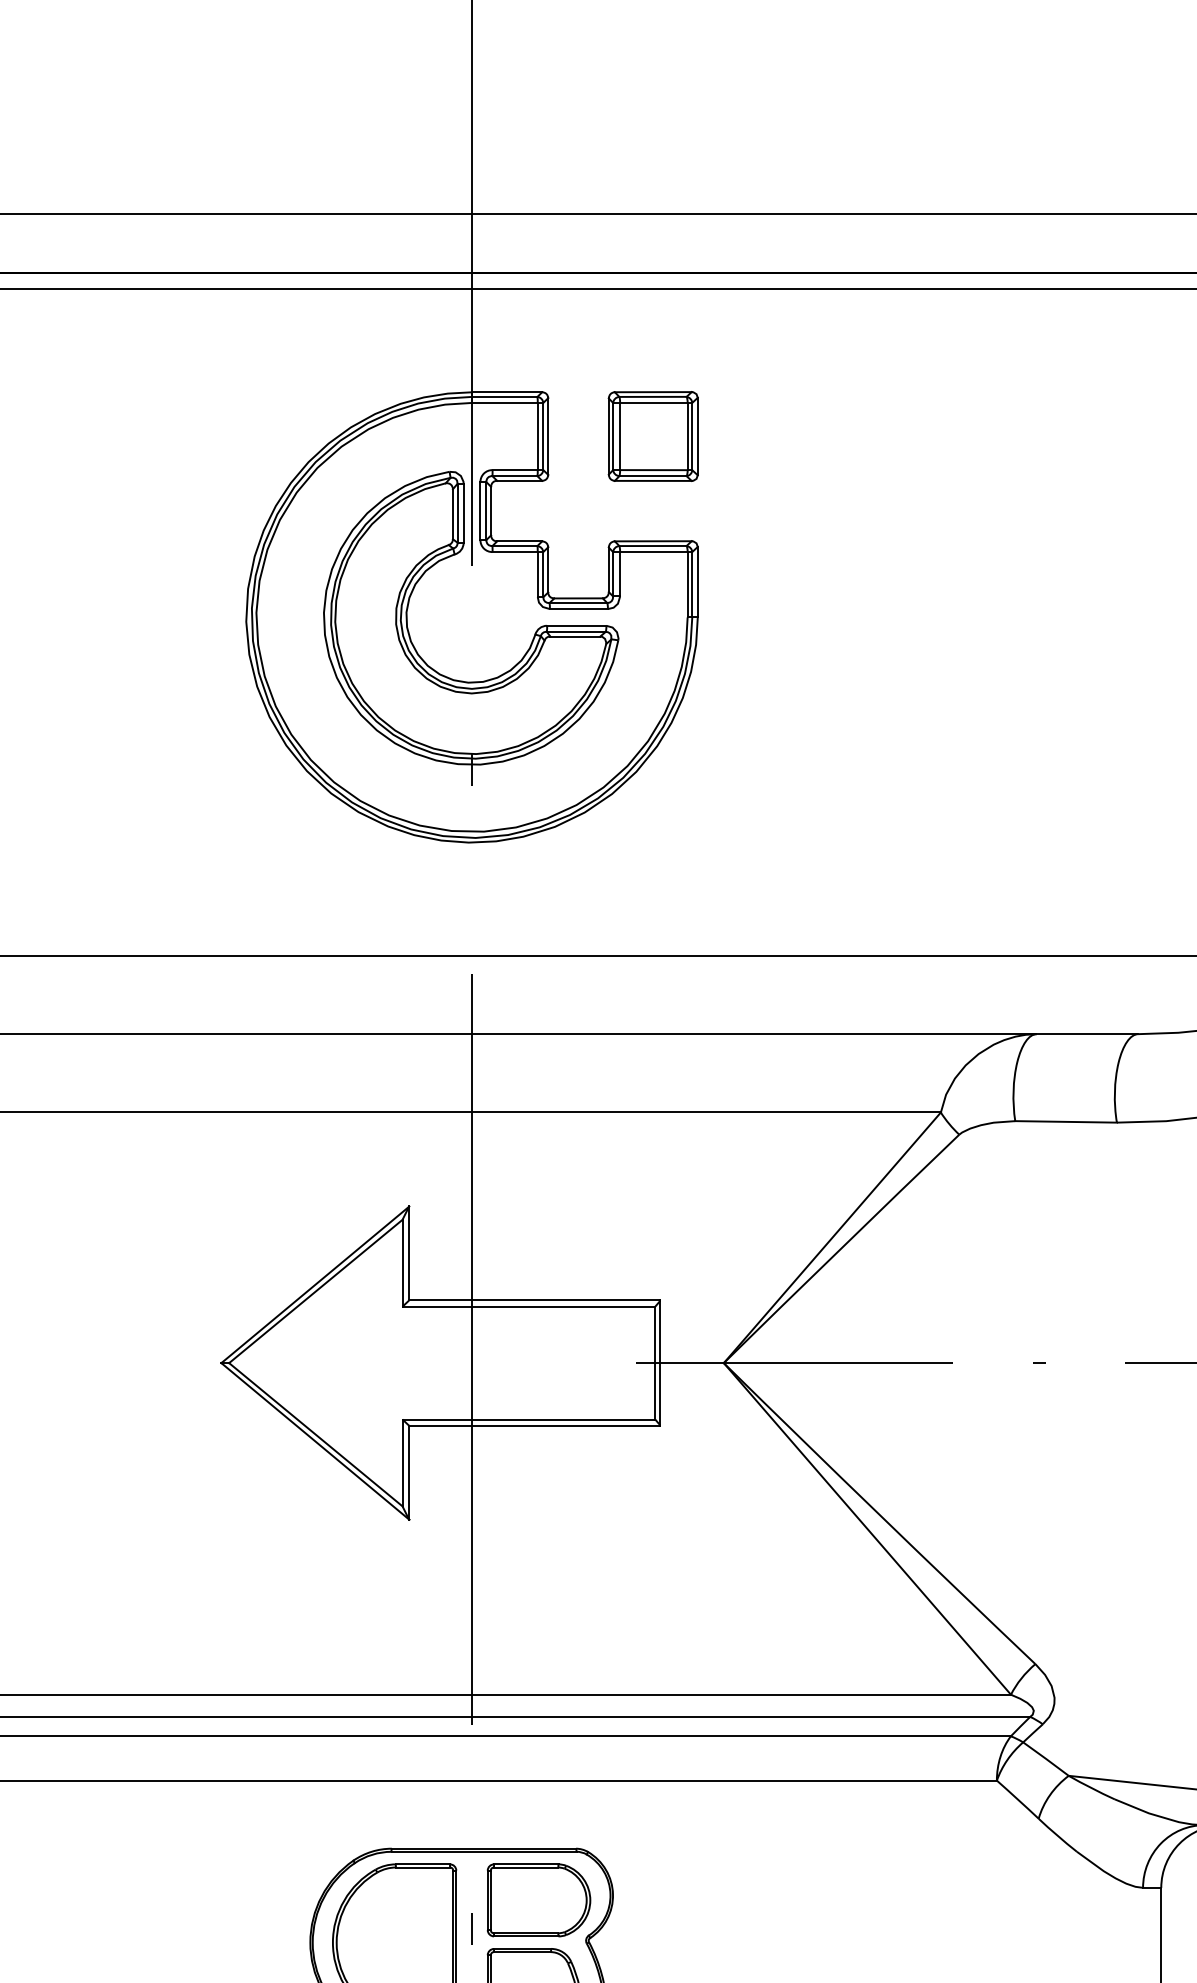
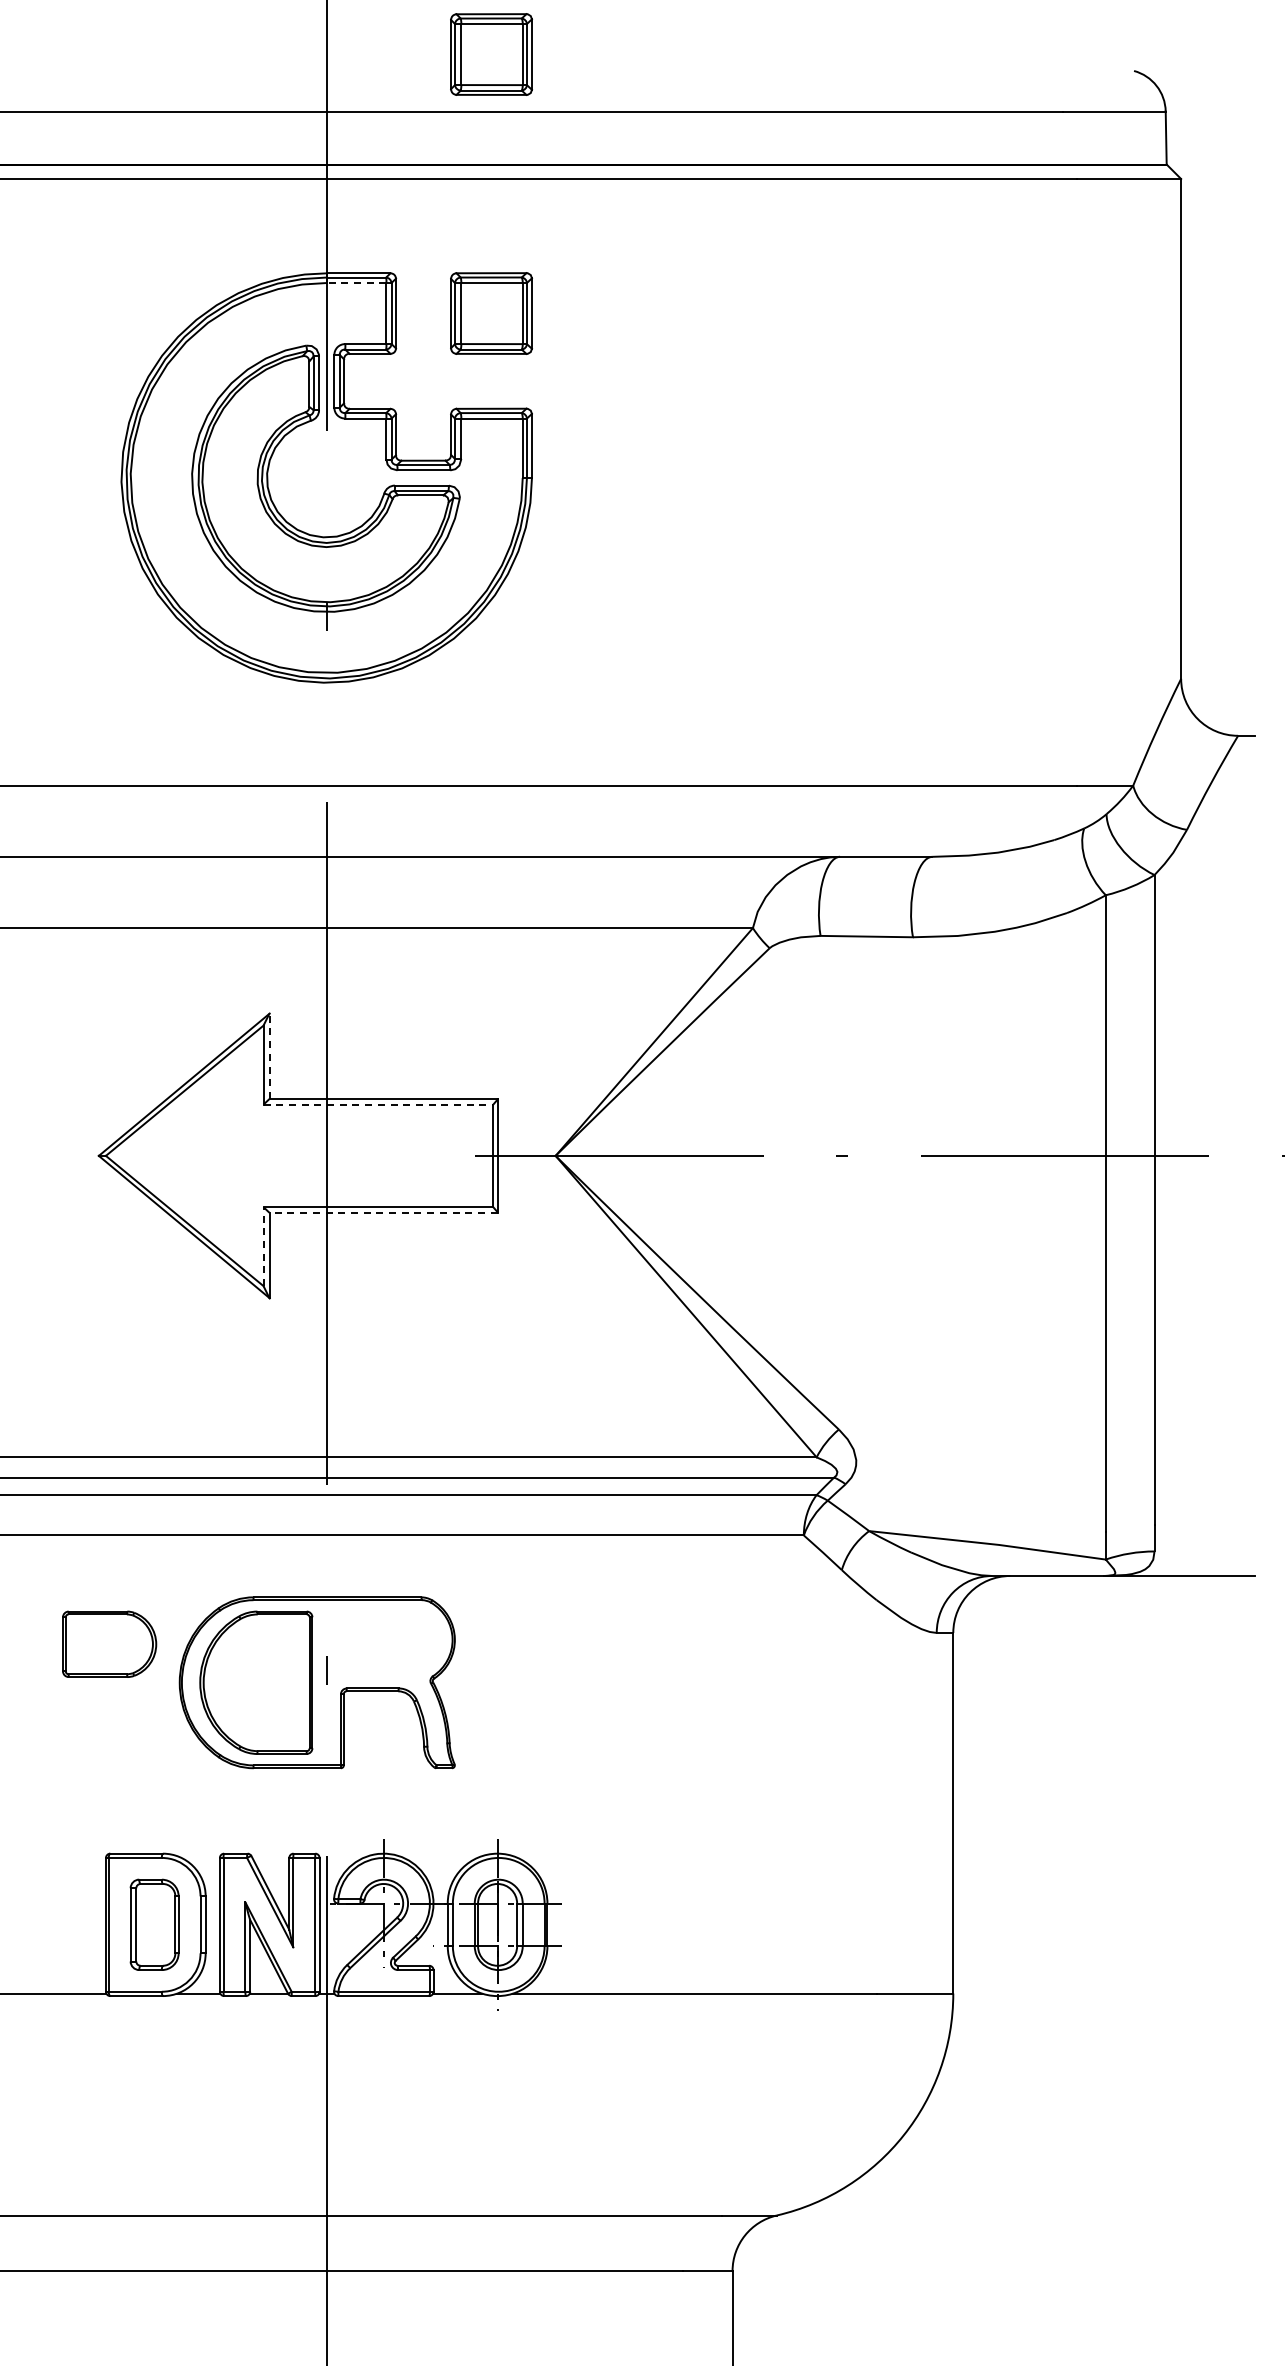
part: (653, 151) -> (491, 54), added
line: (504, 403) -> (356, 283), solid -> dashed
line: (409, 1253) -> (269, 1056), solid -> dashed
line: (528, 1306) -> (378, 1104), solid -> dashed
line: (534, 1425) -> (383, 1212), solid -> dashed
line: (402, 1462) -> (263, 1246), solid -> dashed
part: (538, 1899) -> (109, 1643), moved

